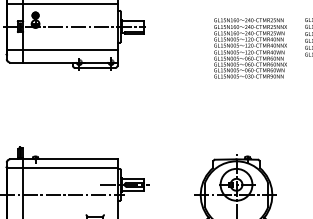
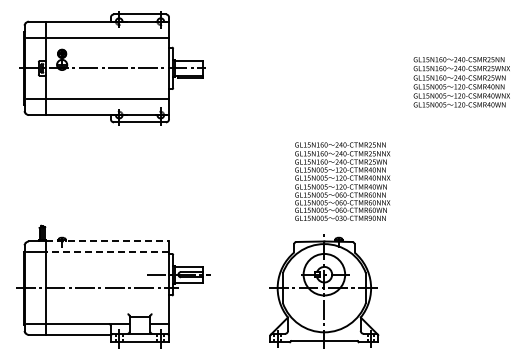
text: (250, 48) -> (342, 181), moved
line: (70, 159) -> (107, 241), solid -> dashed
line: (70, 167) -> (107, 252), solid -> dashed

